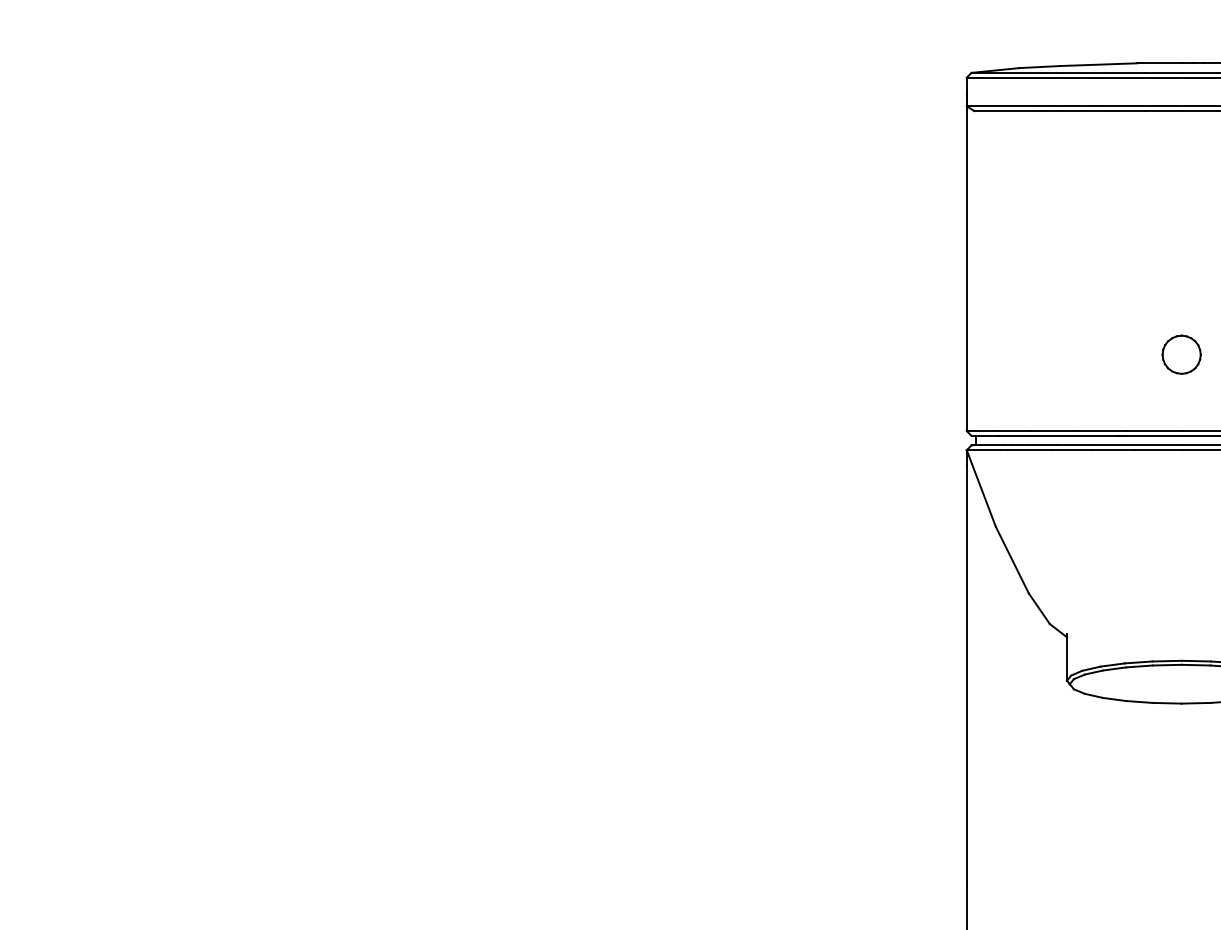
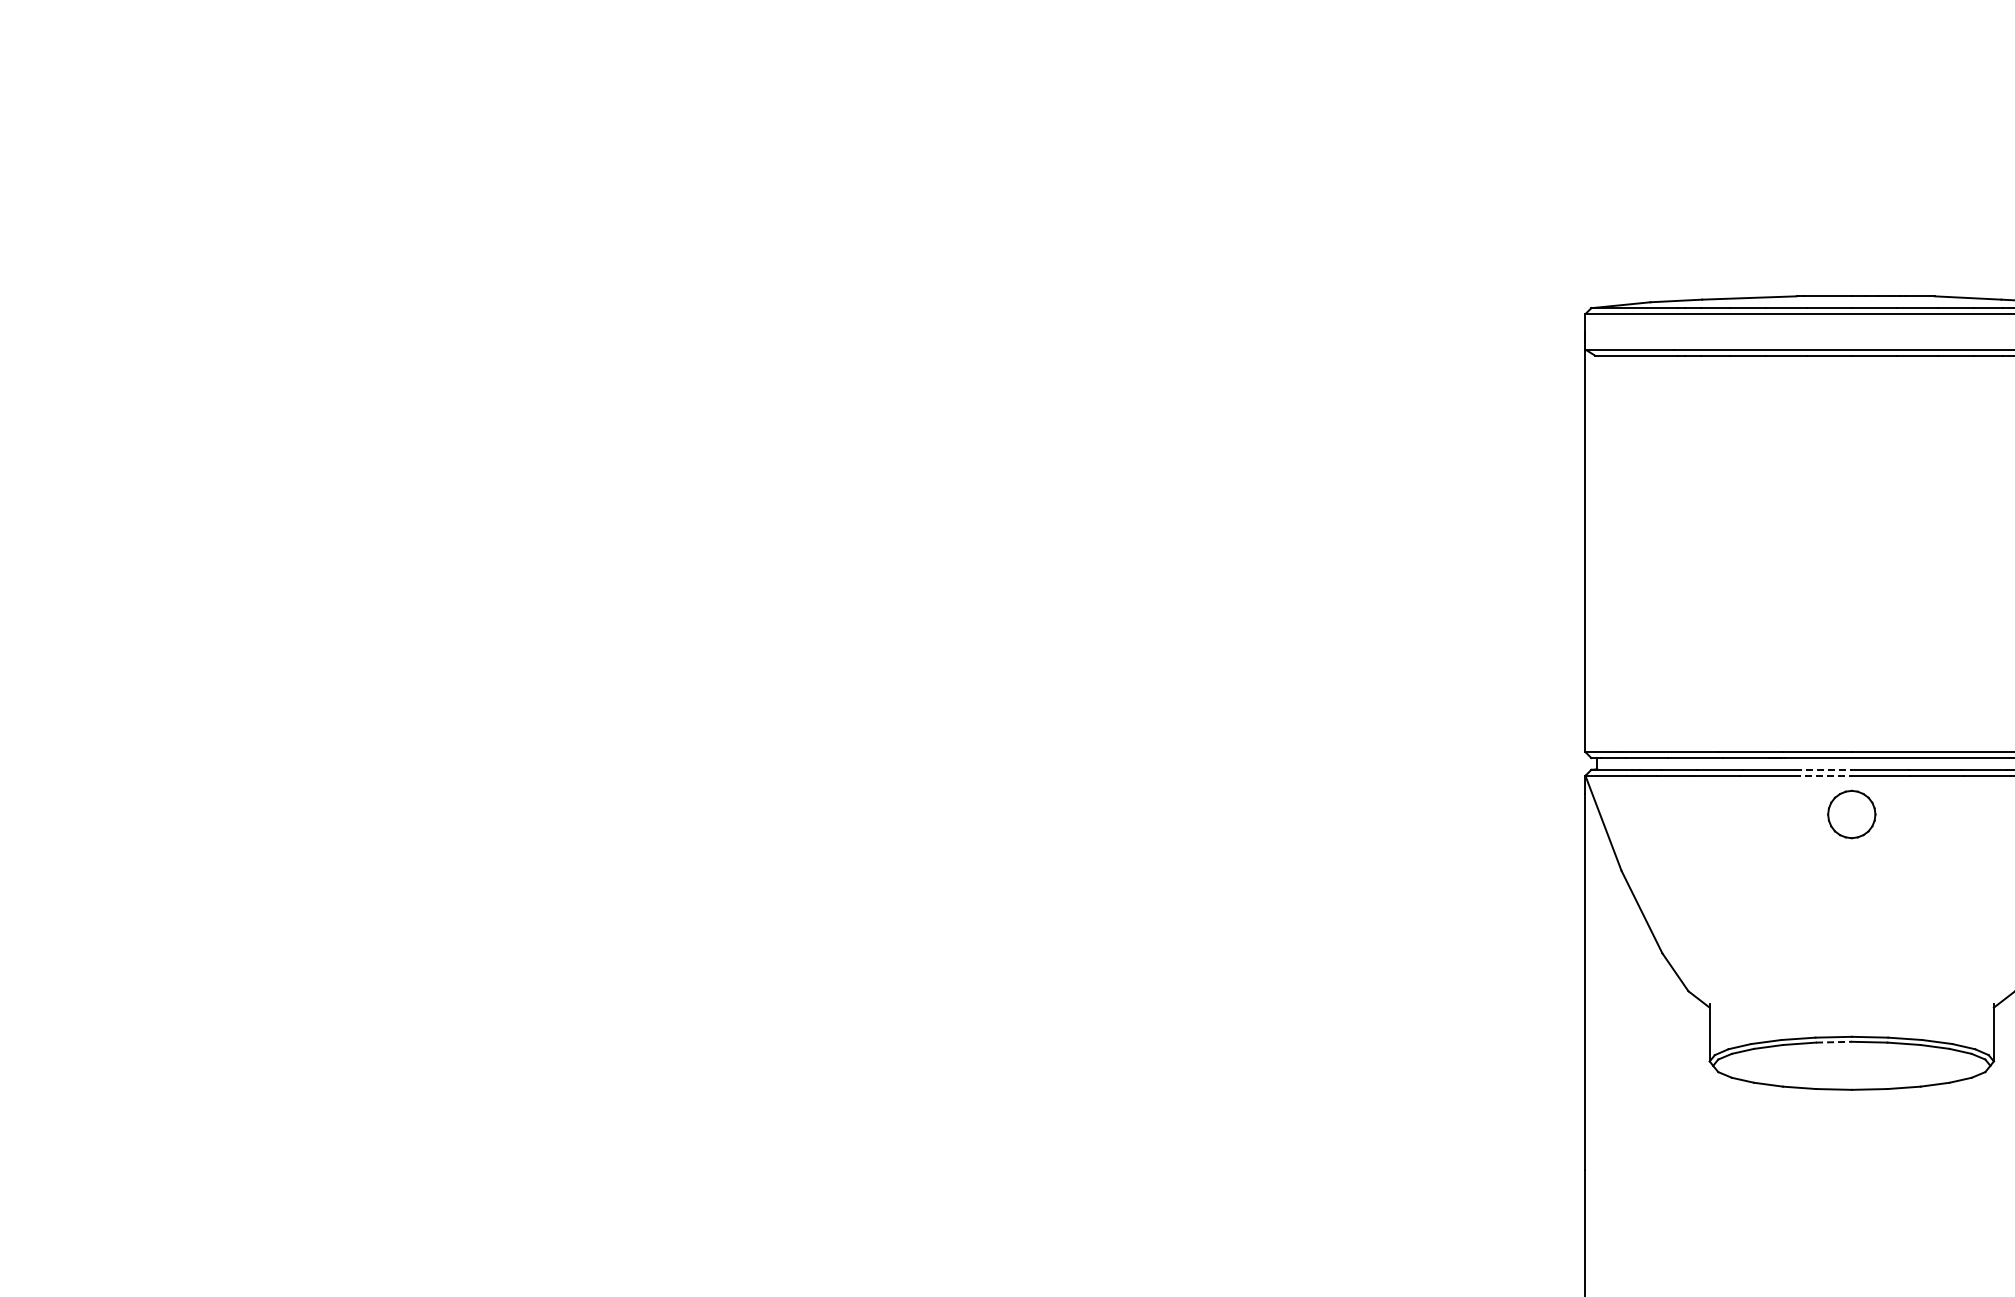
part: (1181, 354) -> (1851, 814), moved
line: (1158, 445) -> (1823, 769), solid -> dashed
line: (1158, 449) -> (1823, 775), solid -> dashed
line: (1166, 665) -> (1833, 1042), solid -> dashed

